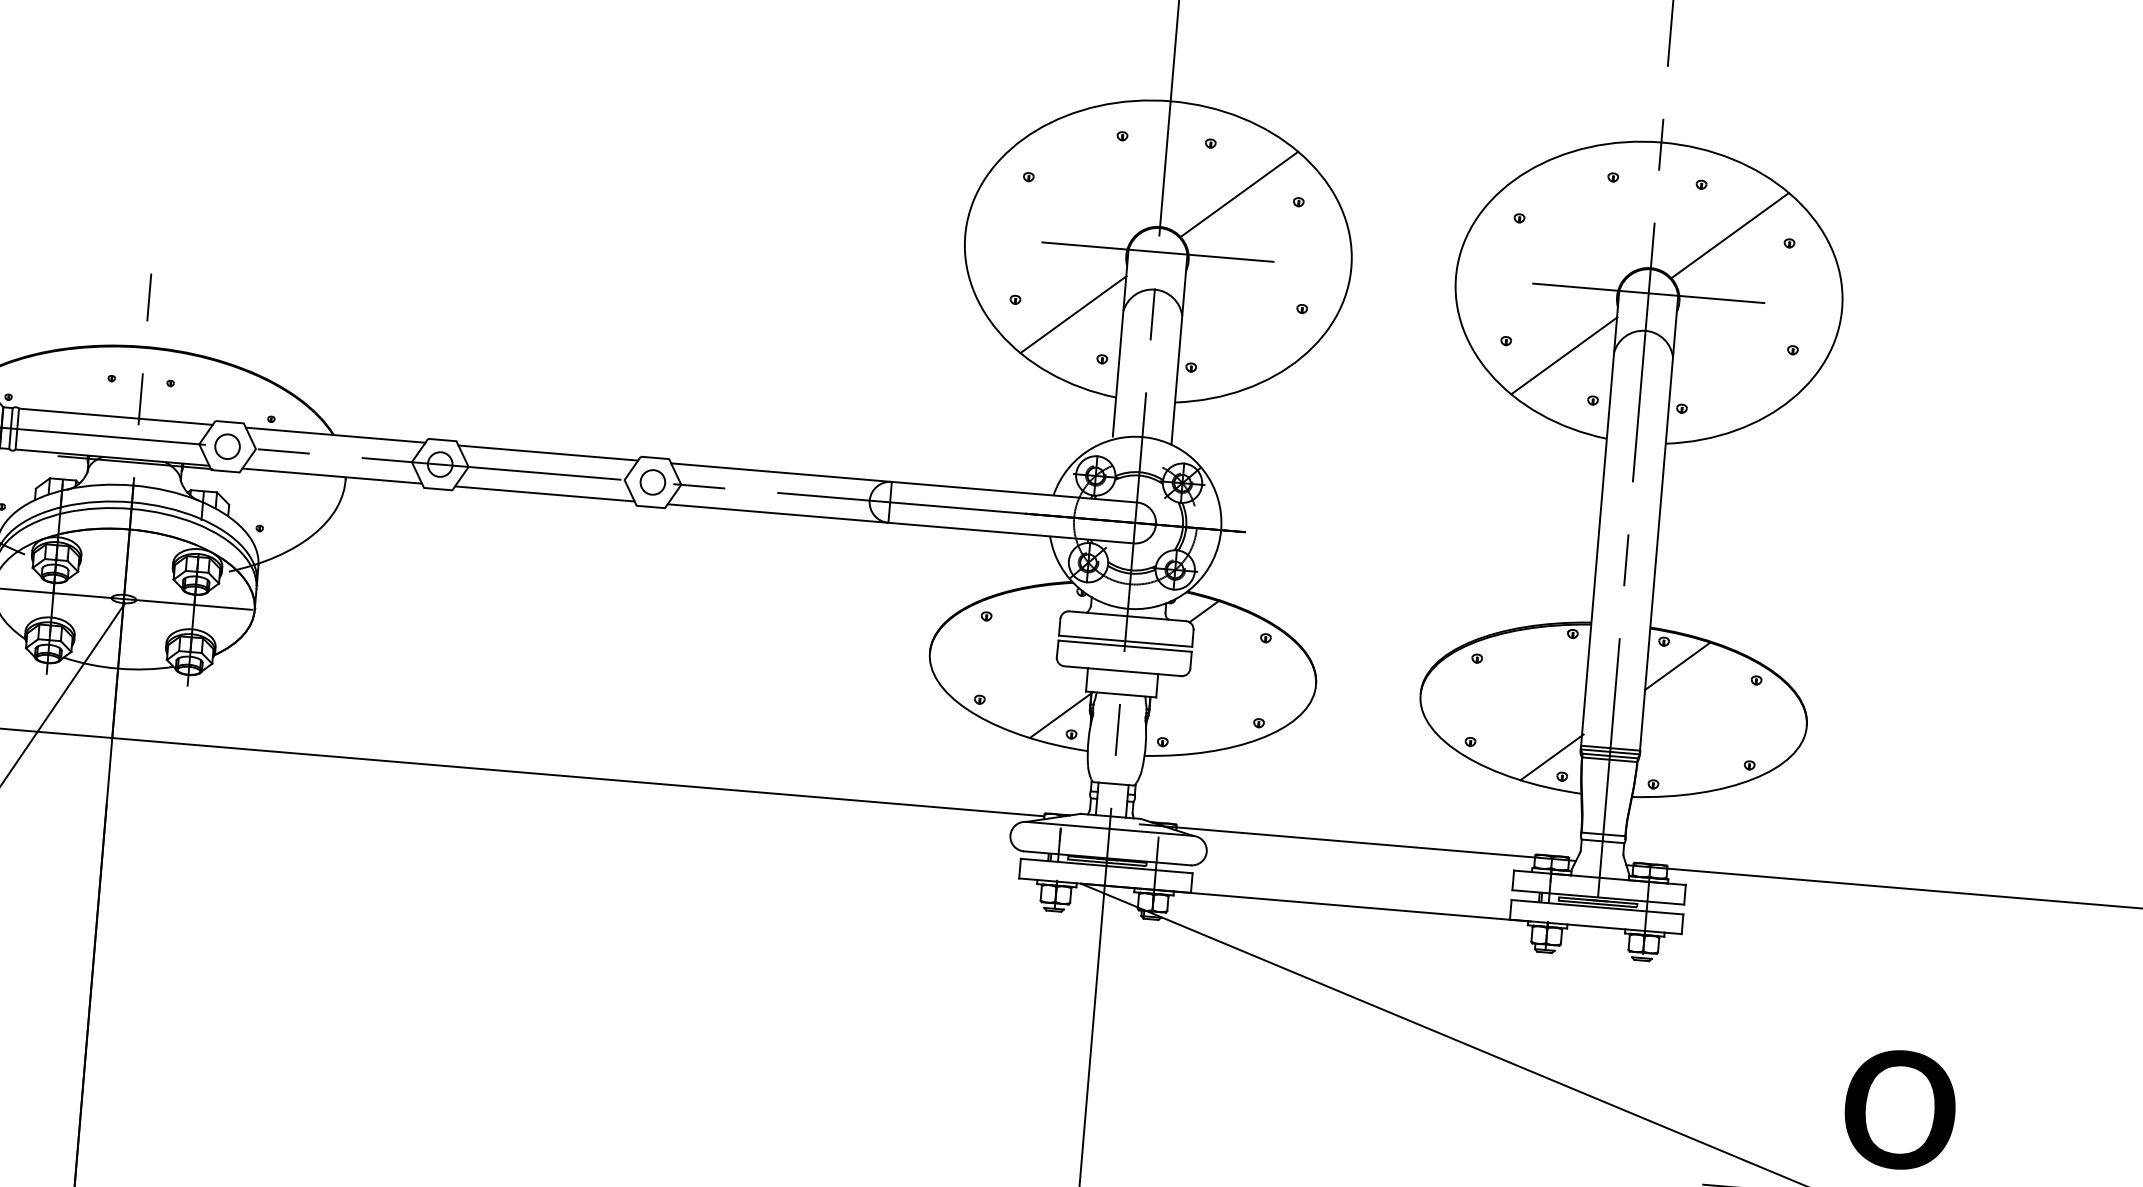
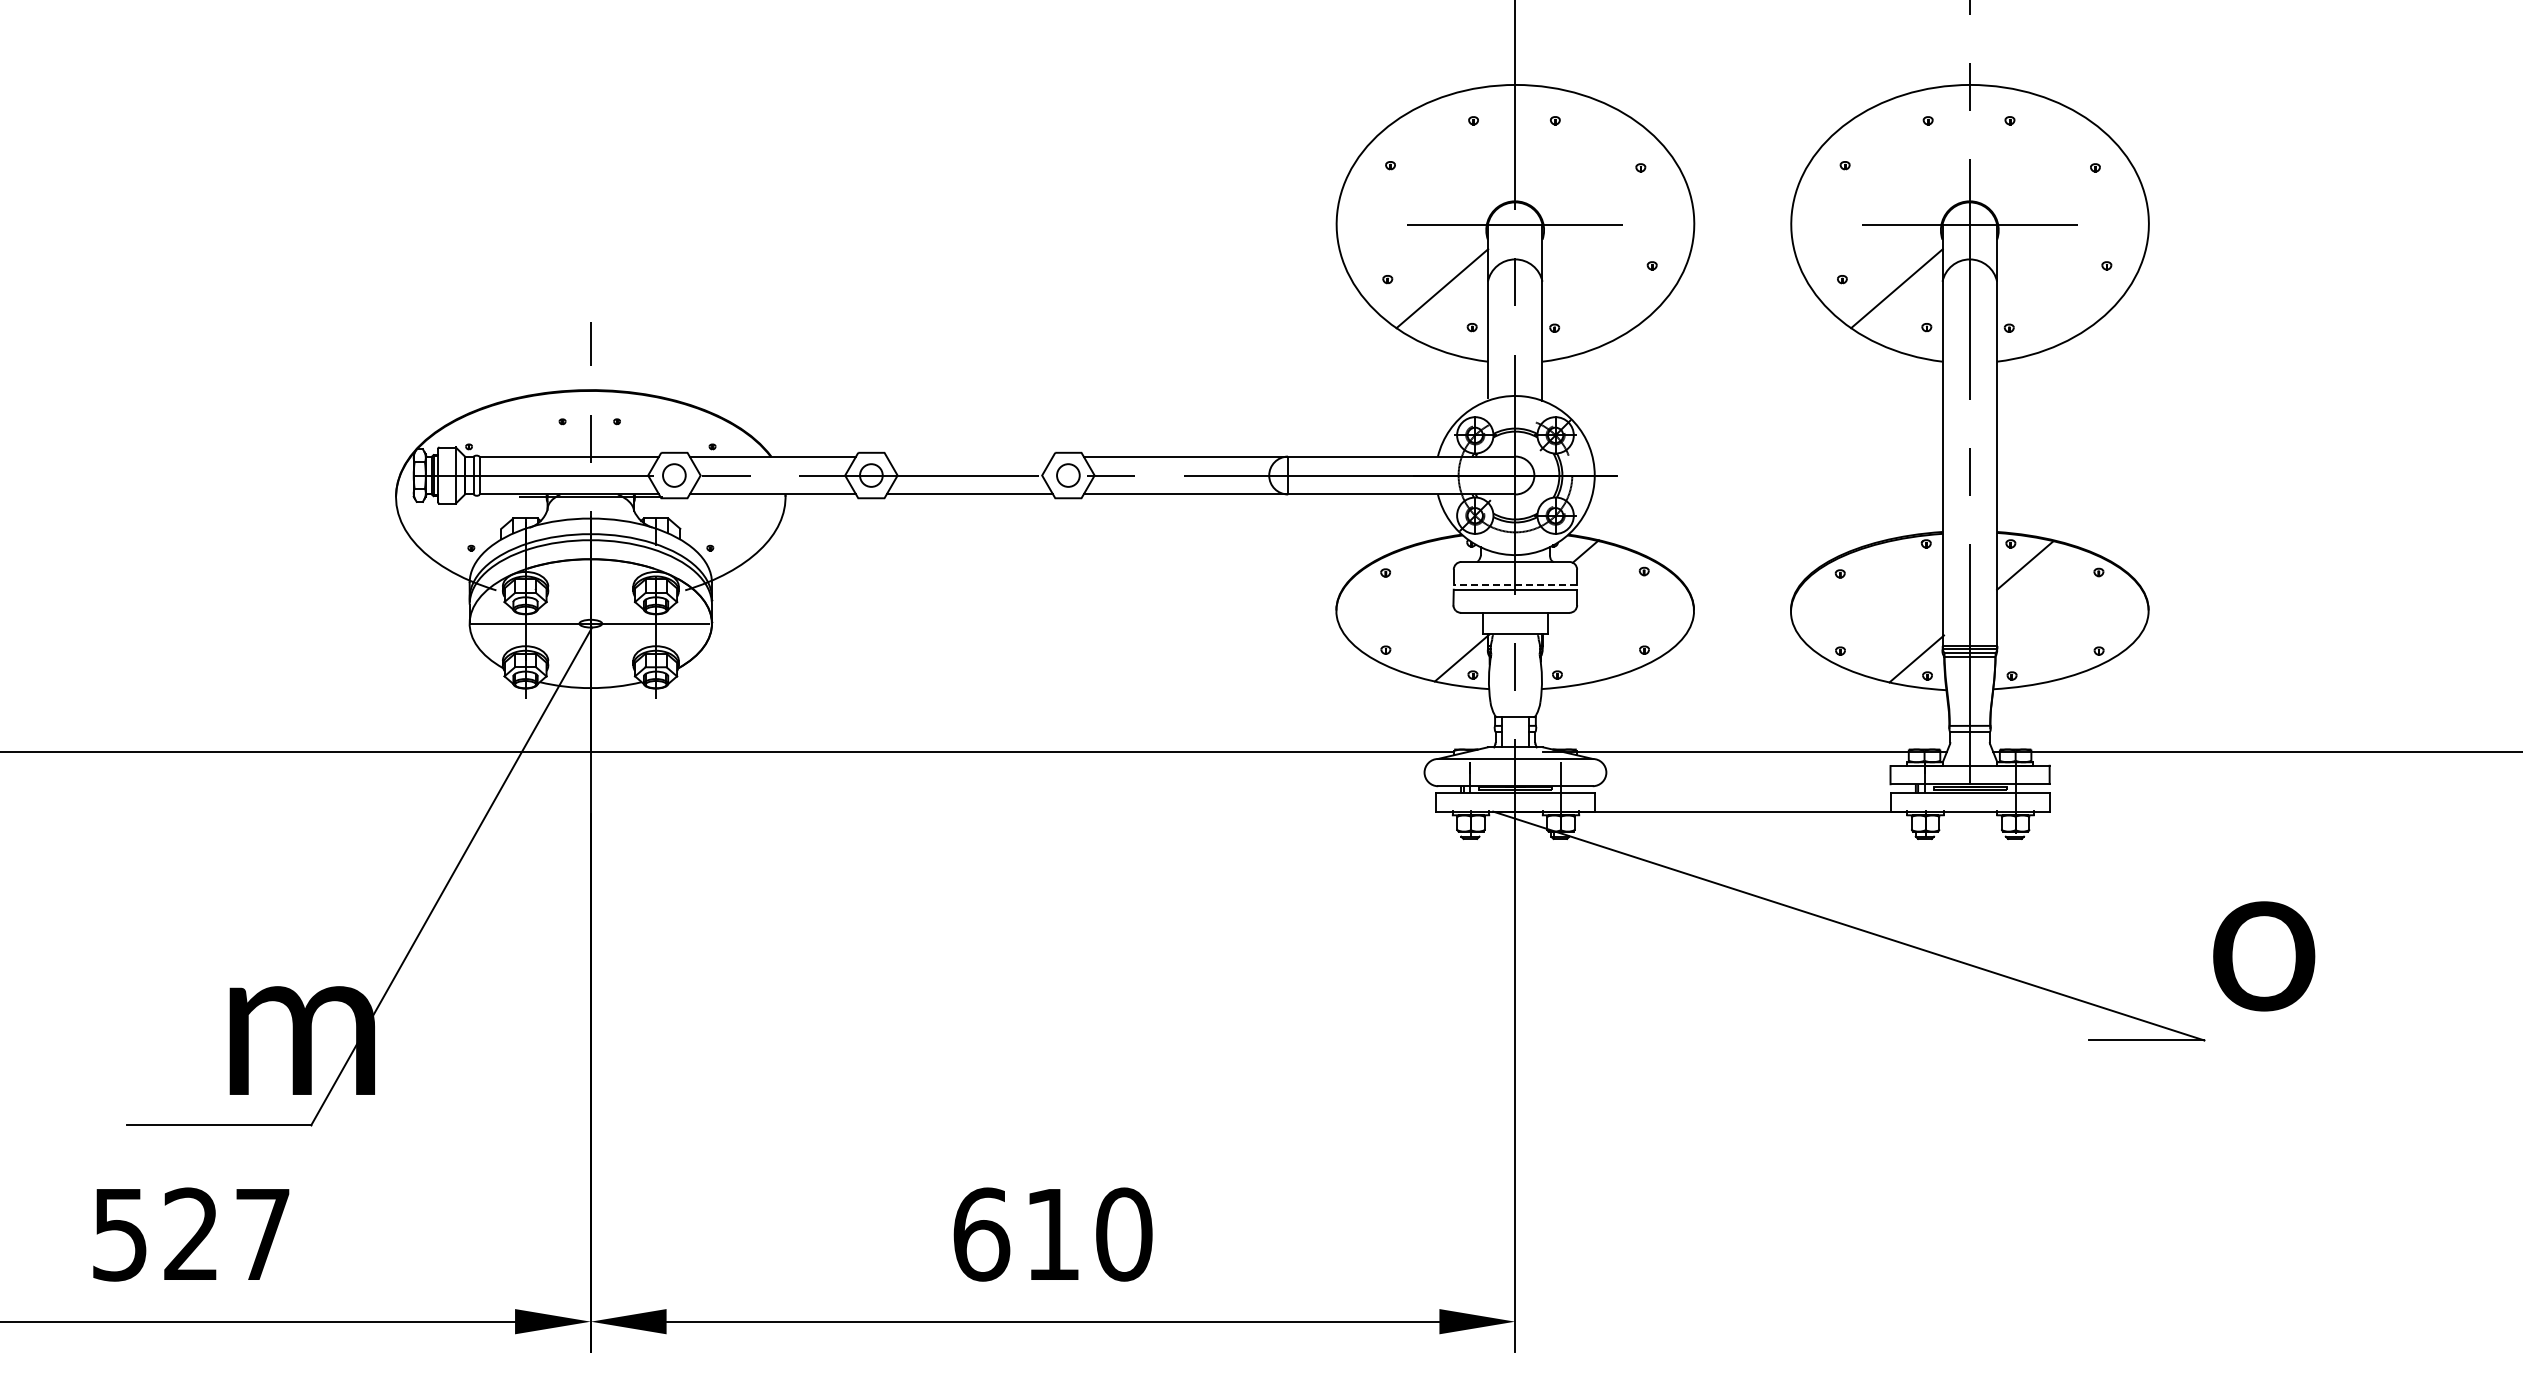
line: (1239, 193) -> (1585, 164), removed
line: (1730, 234) -> (2040, 164), removed
line: (547, 452) -> (969, 456), removed
line: (1125, 641) -> (1515, 585), solid -> dashed

